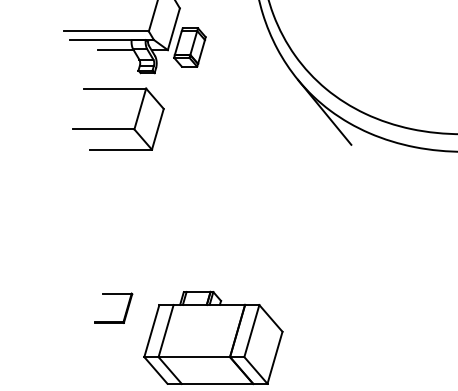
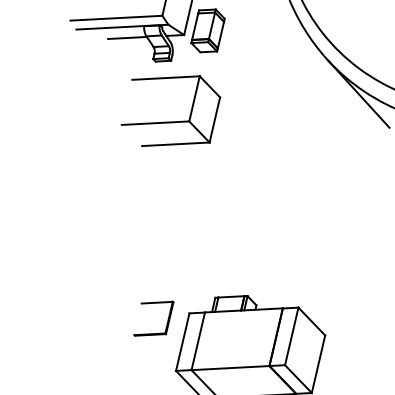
part: (118, 128) -> (171, 121), moved
part: (125, 310) -> (167, 320), moved

